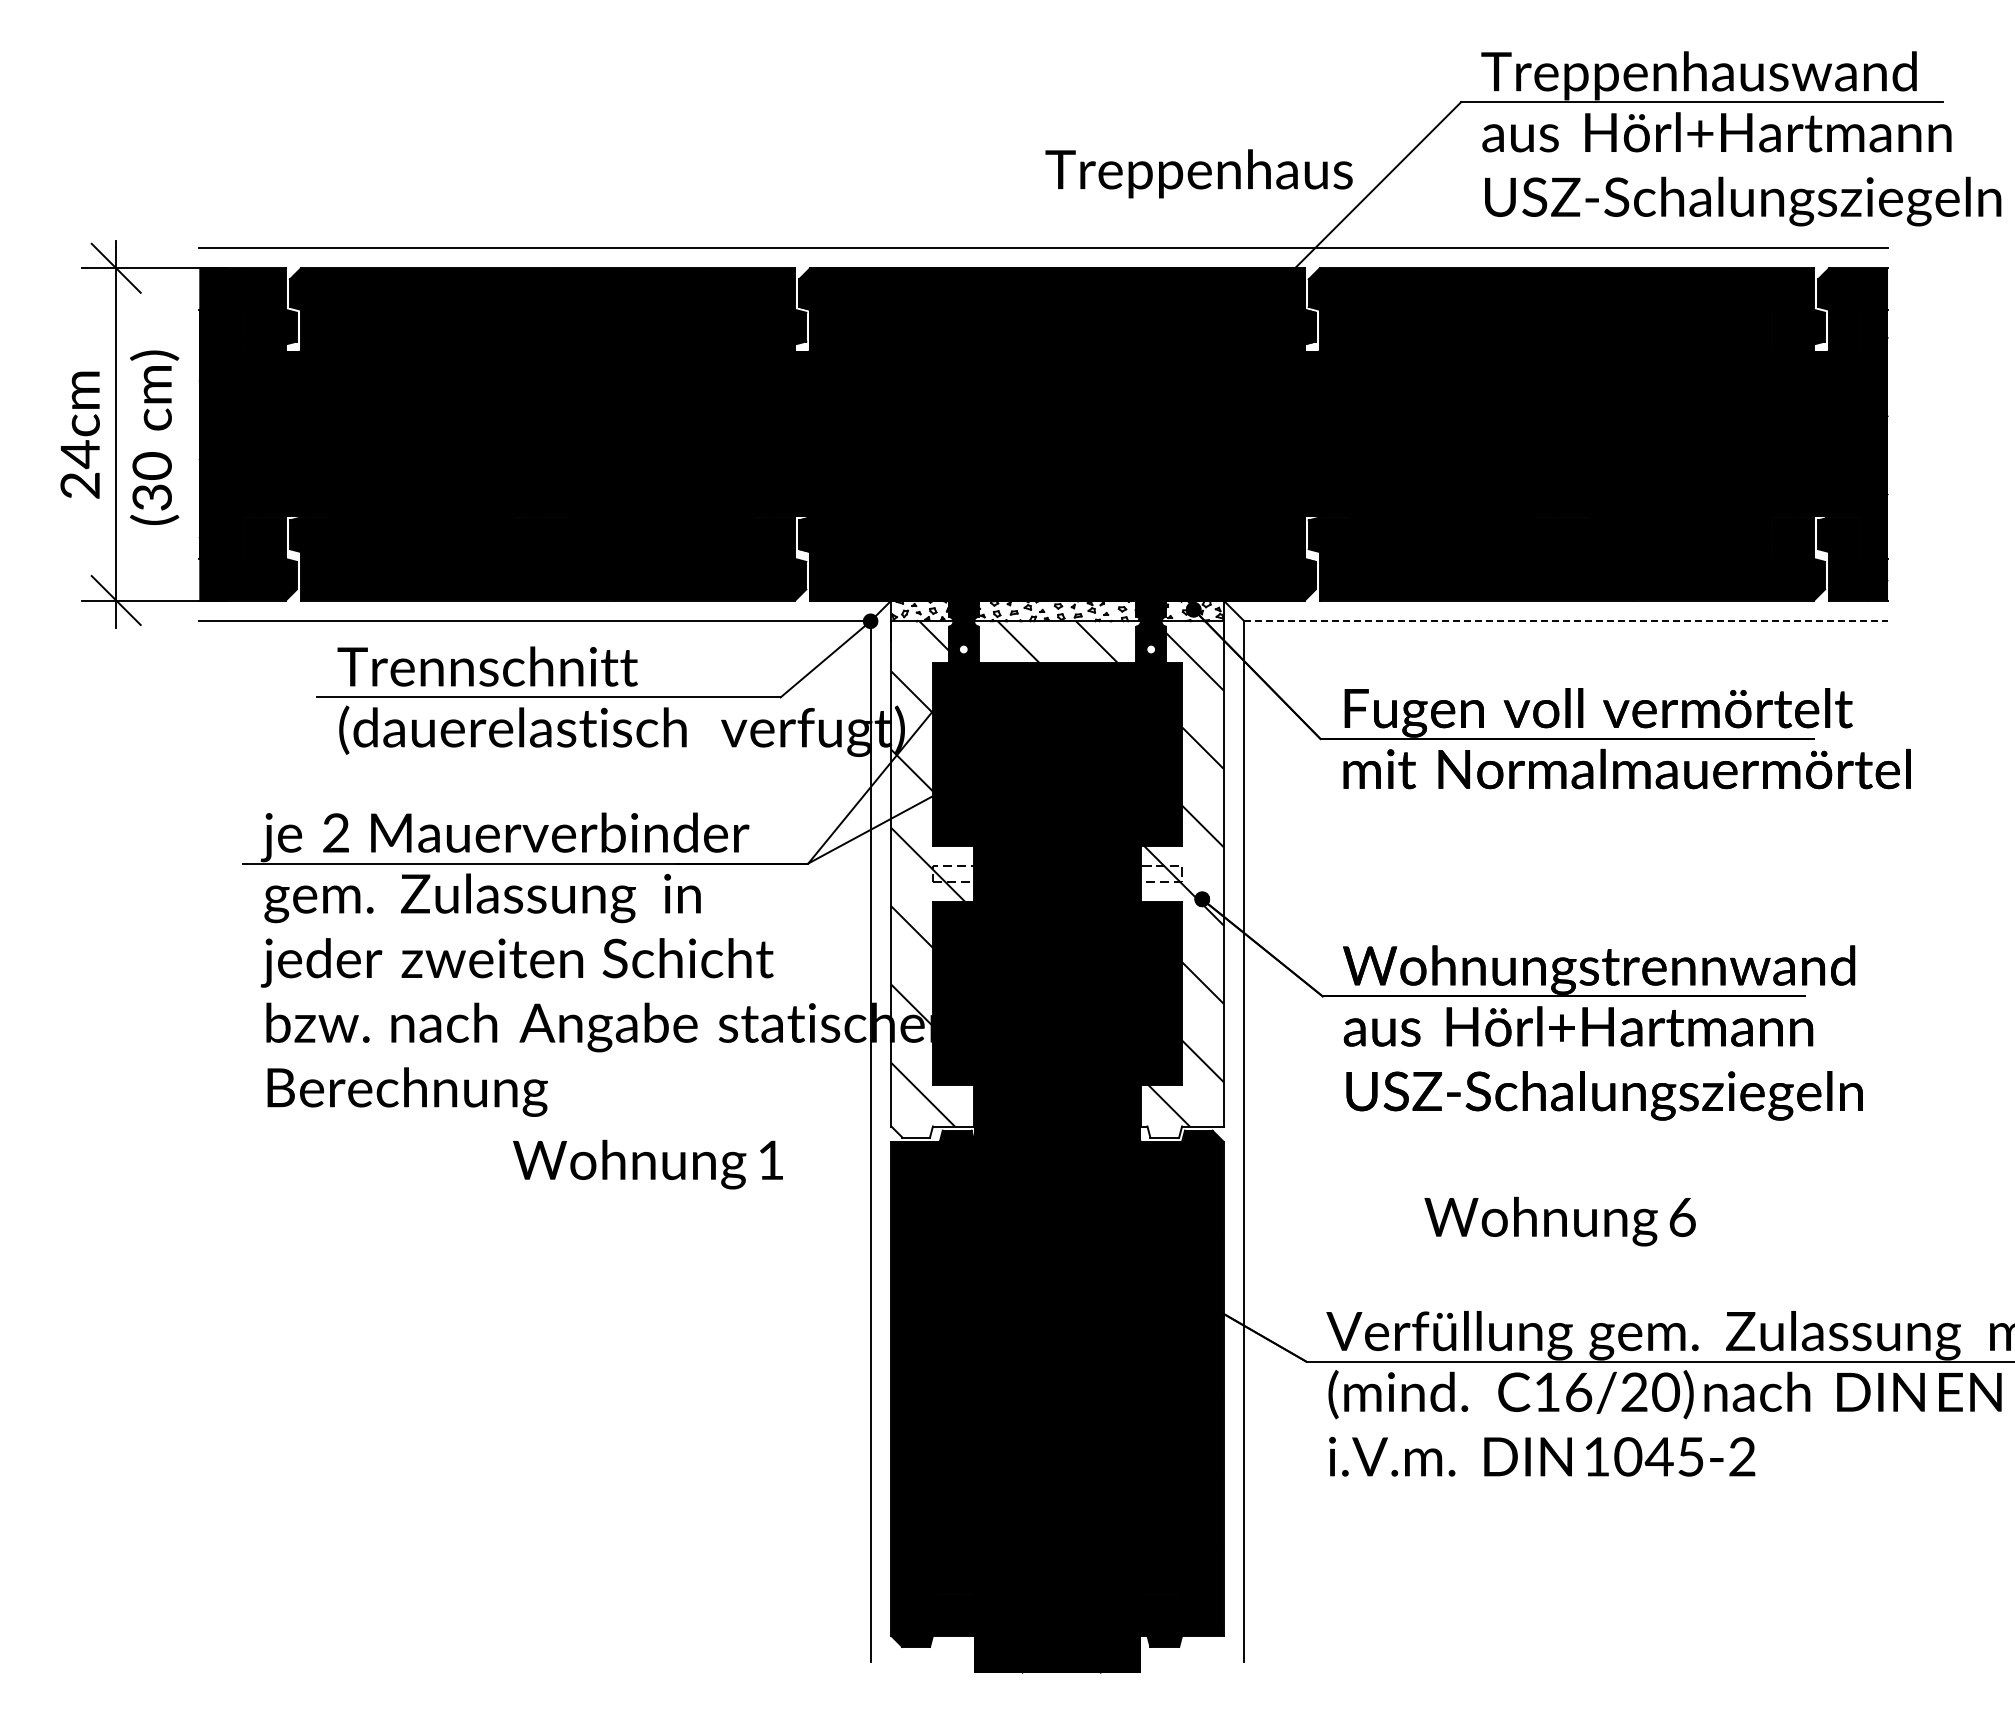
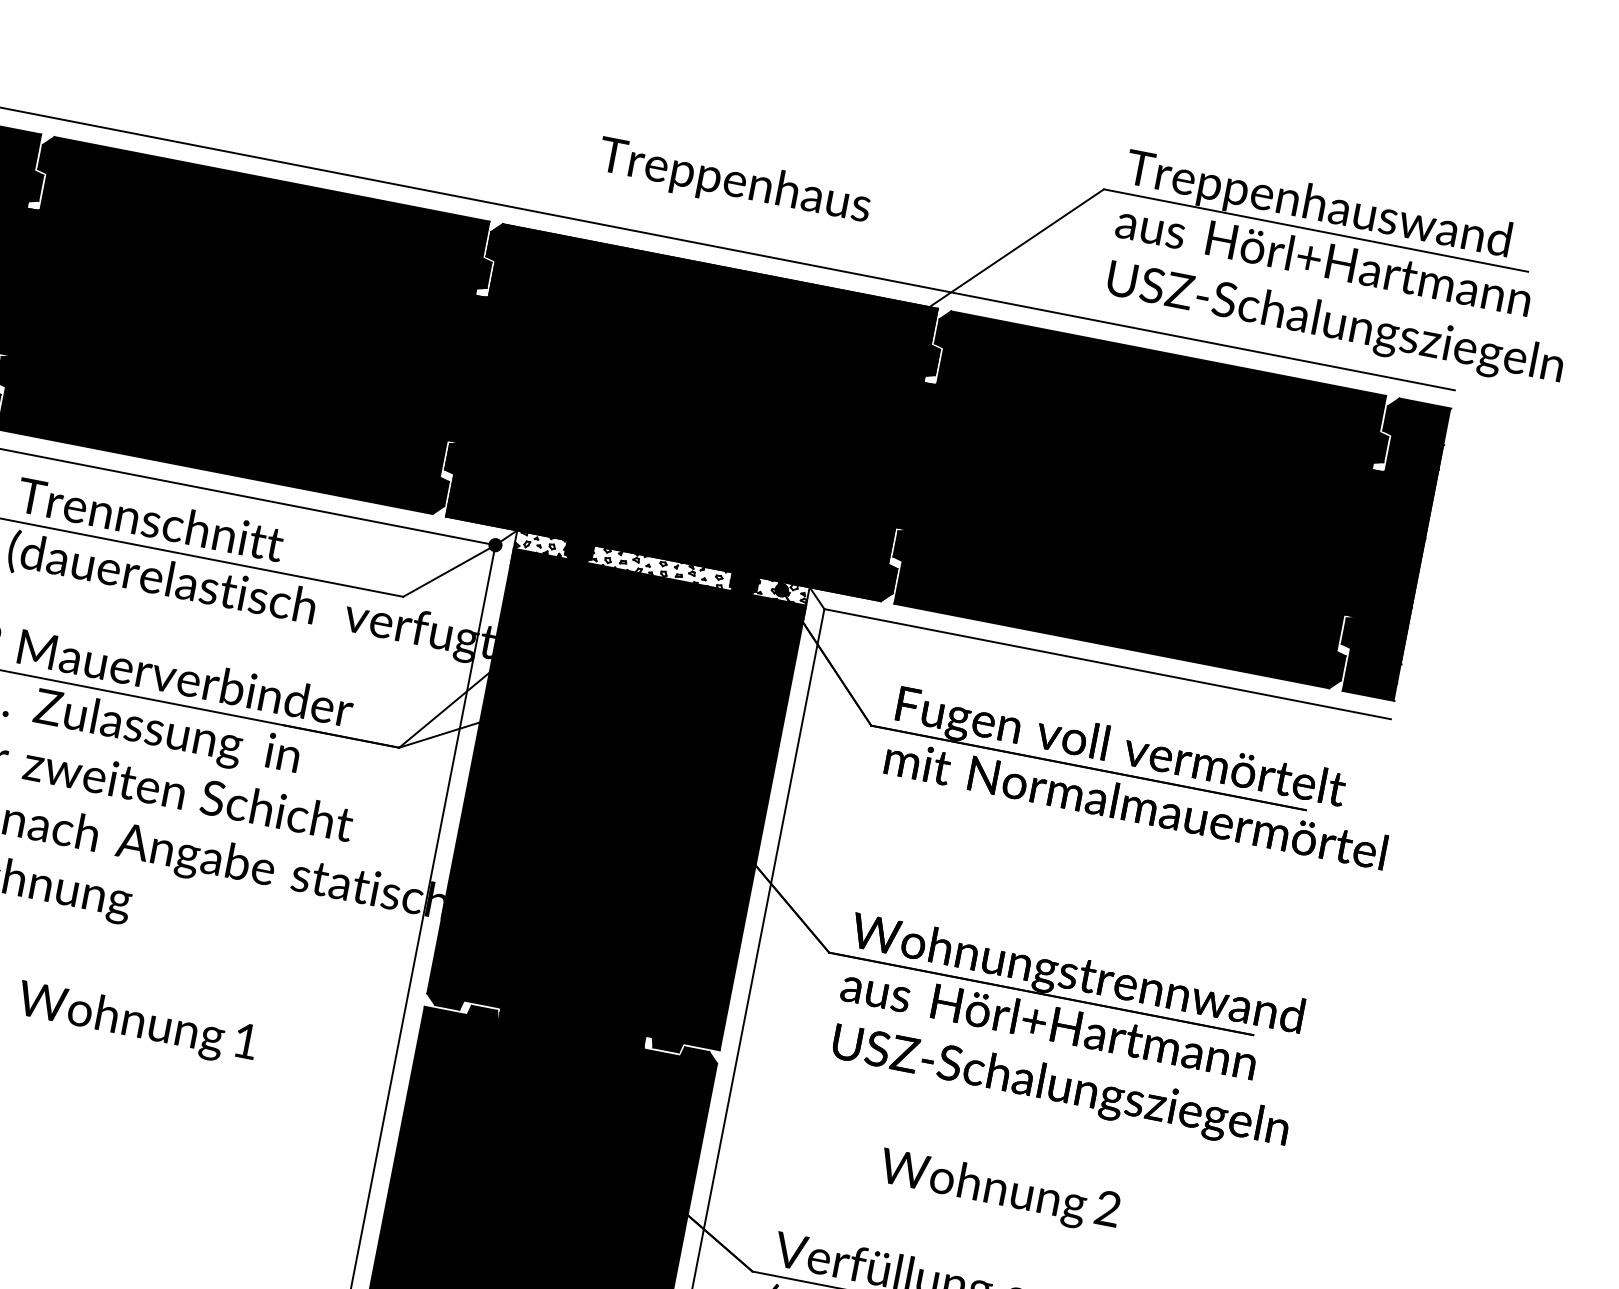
text: (1198, 173) -> (733, 182), moved
line: (1566, 621) -> (1107, 664), dashed -> solid
fill: (1057, 879) -> (615, 804), added
text: (647, 1164) -> (136, 1023), moved
text: (1682, 1217) -> (1108, 1208), 6 -> 2

